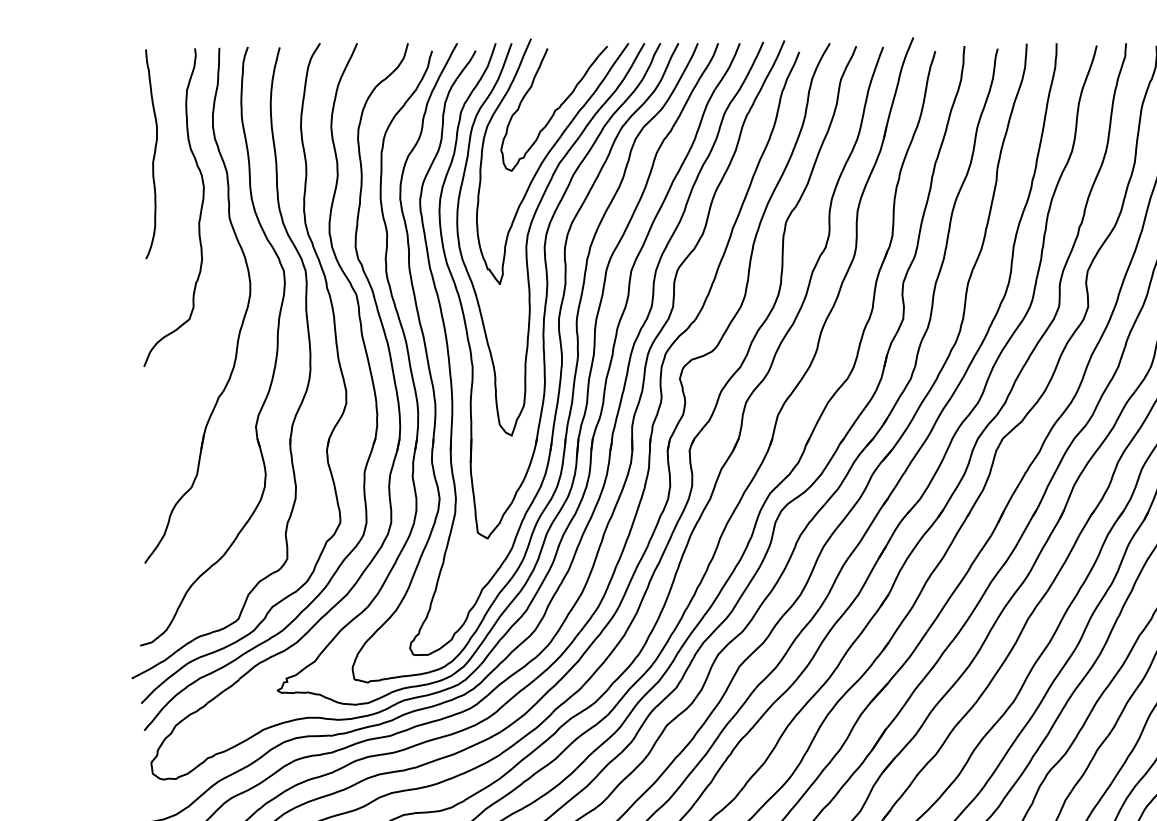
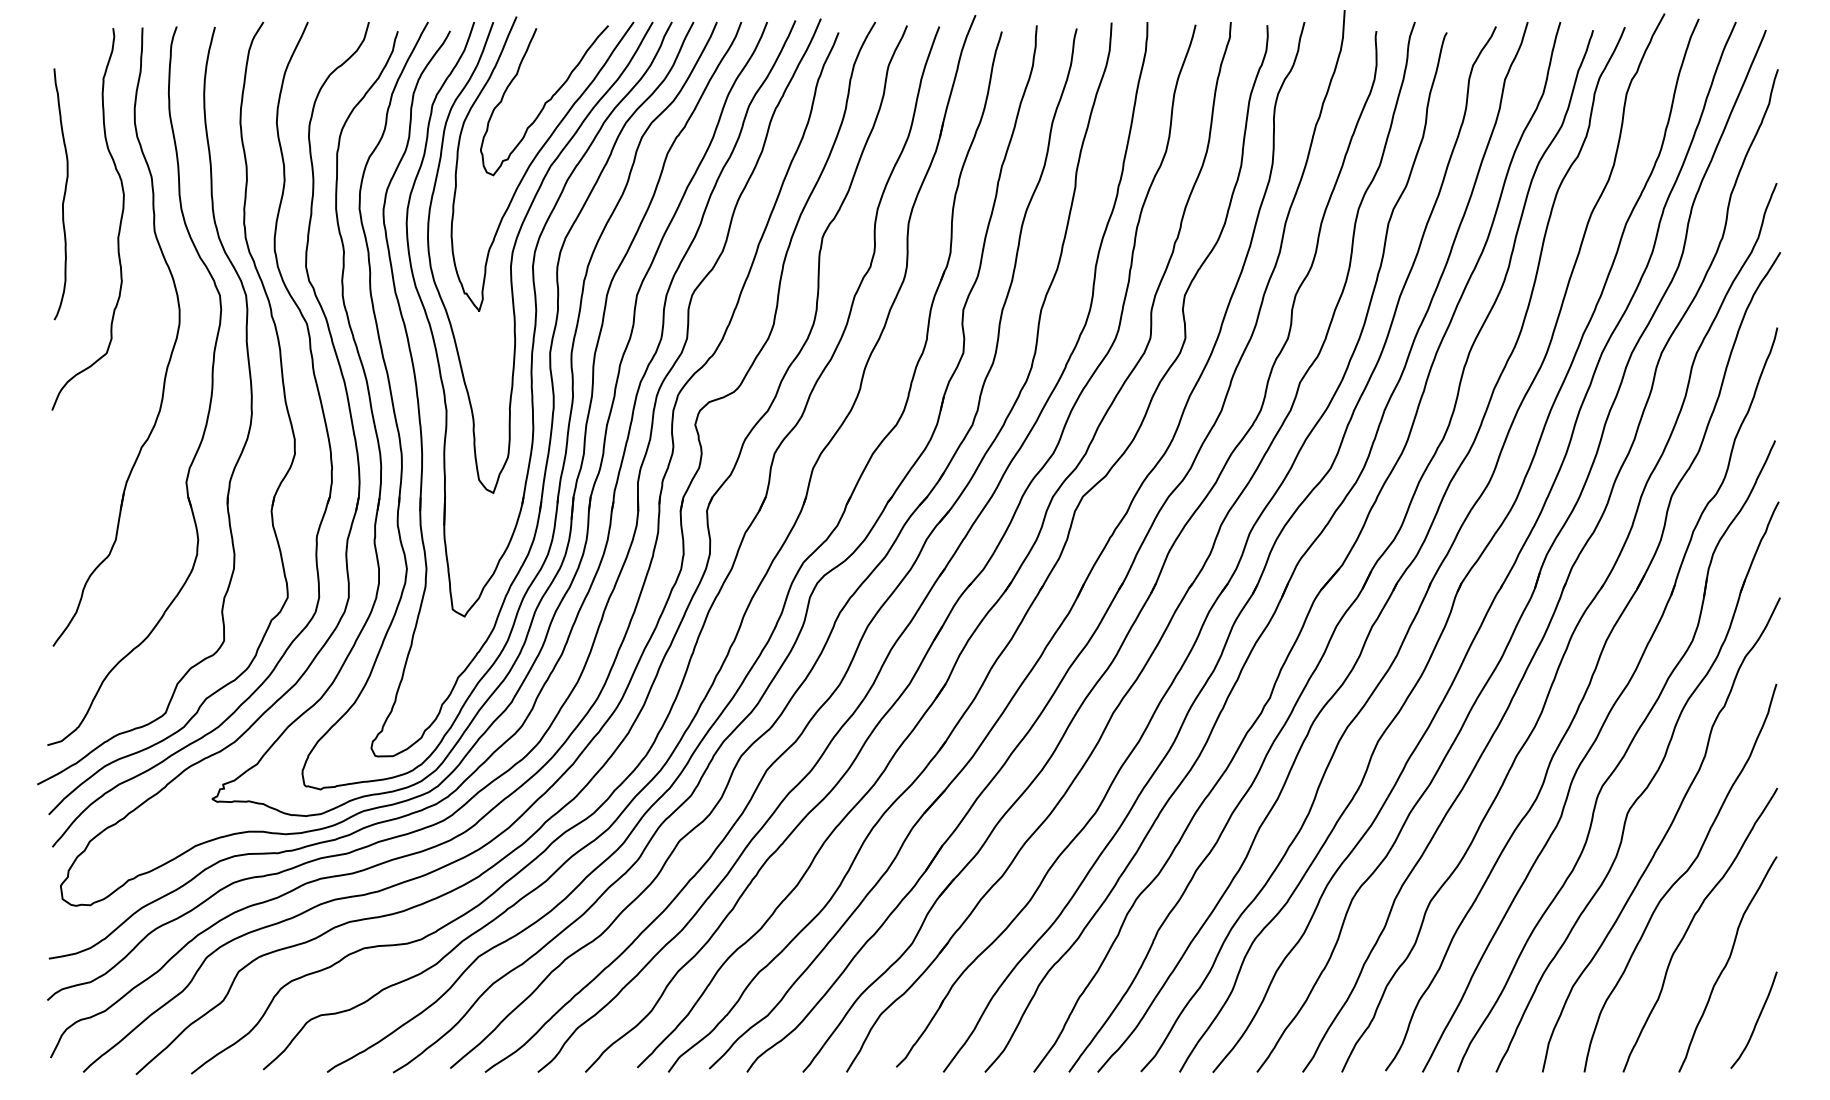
curve: (153, 154) -> (63, 194), moved

